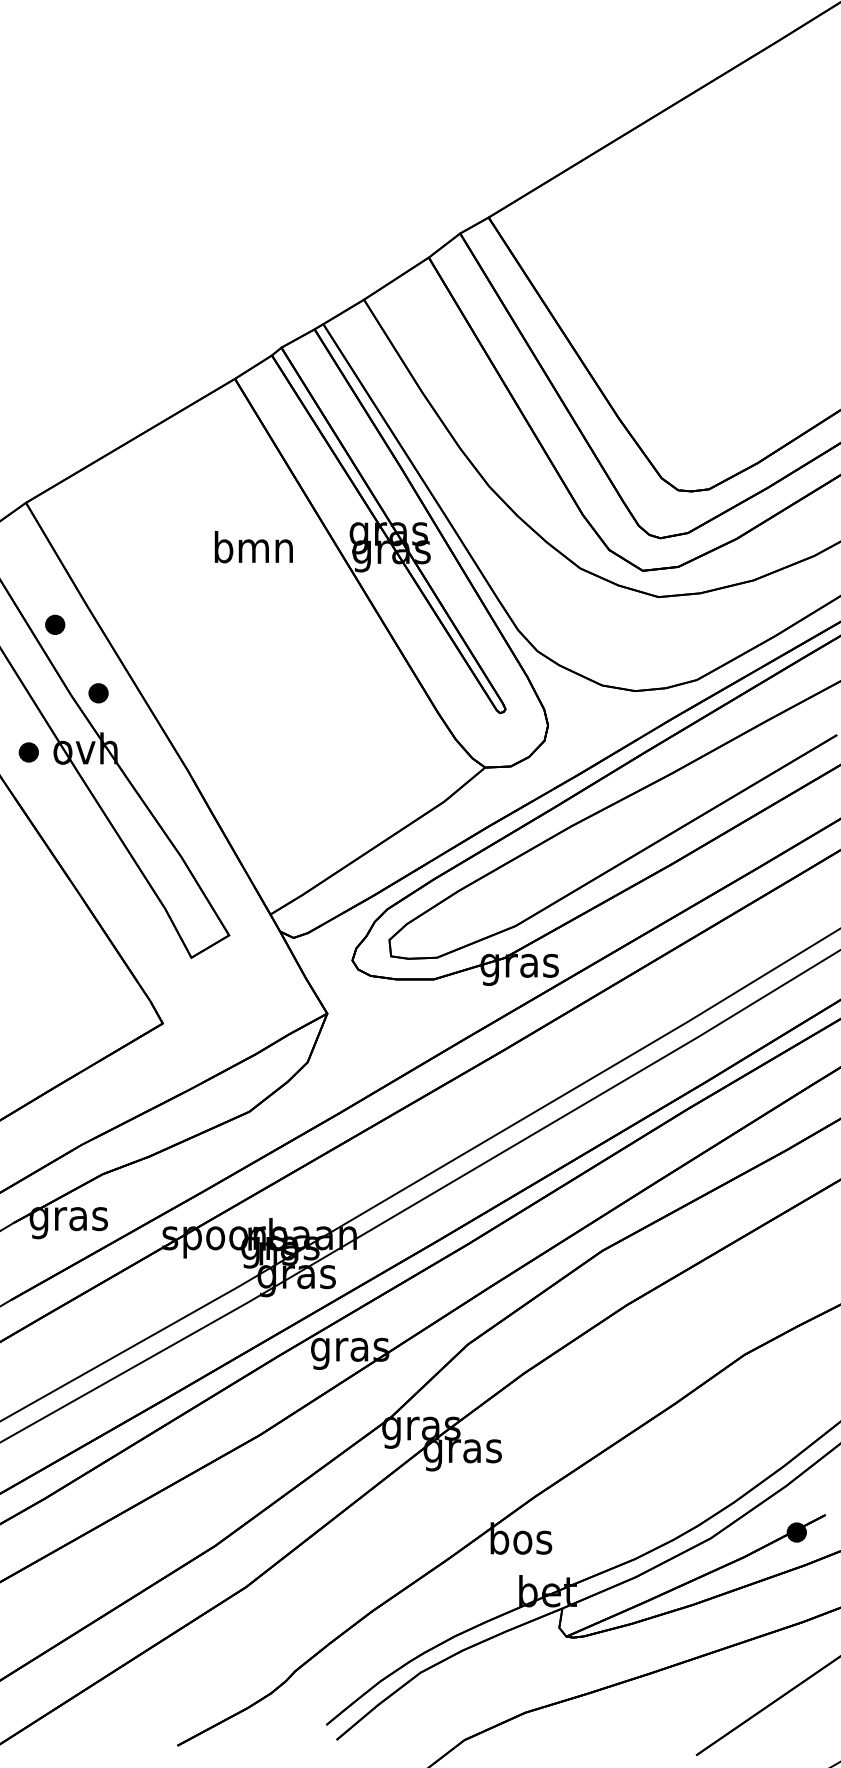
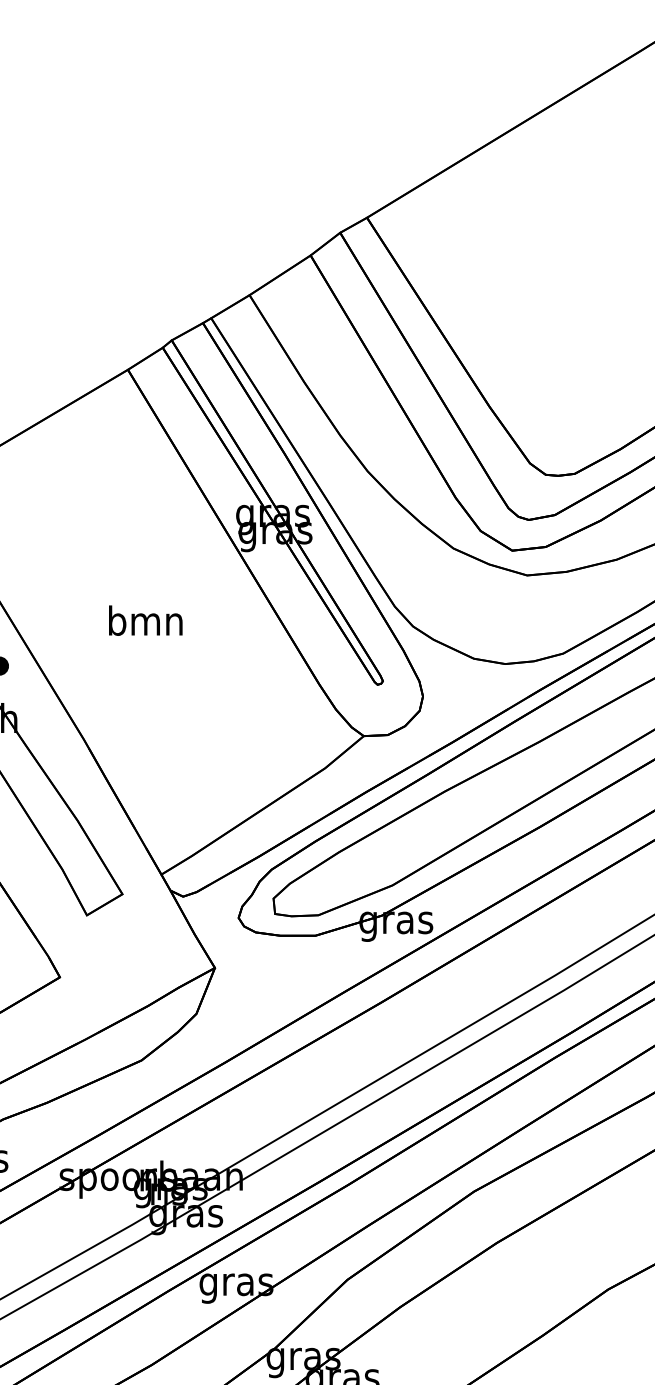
text: (253, 547) -> (145, 621), moved

